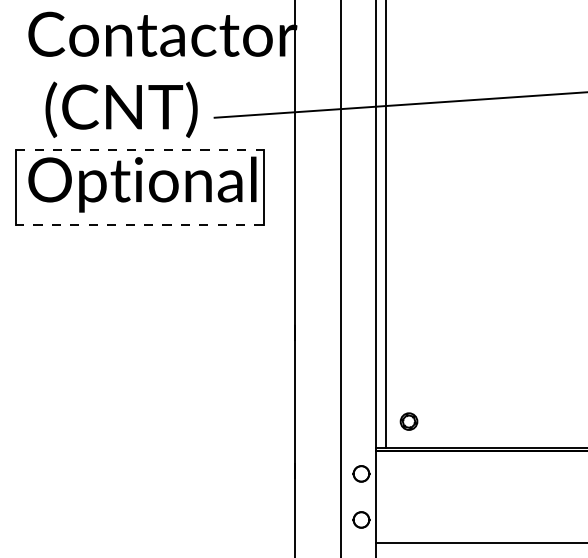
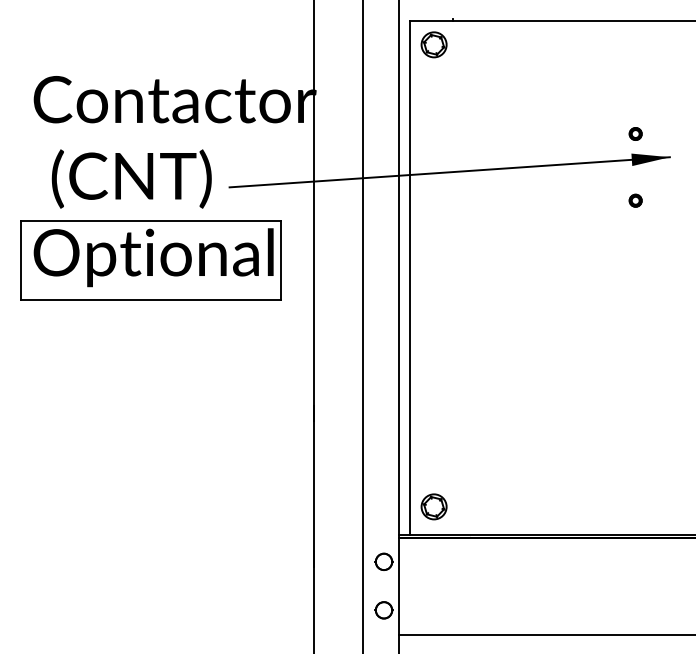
line: (140, 150) -> (151, 221), dashed -> solid
line: (139, 225) -> (150, 300), dashed -> solid
part: (408, 421) -> (433, 506), size x1.43

